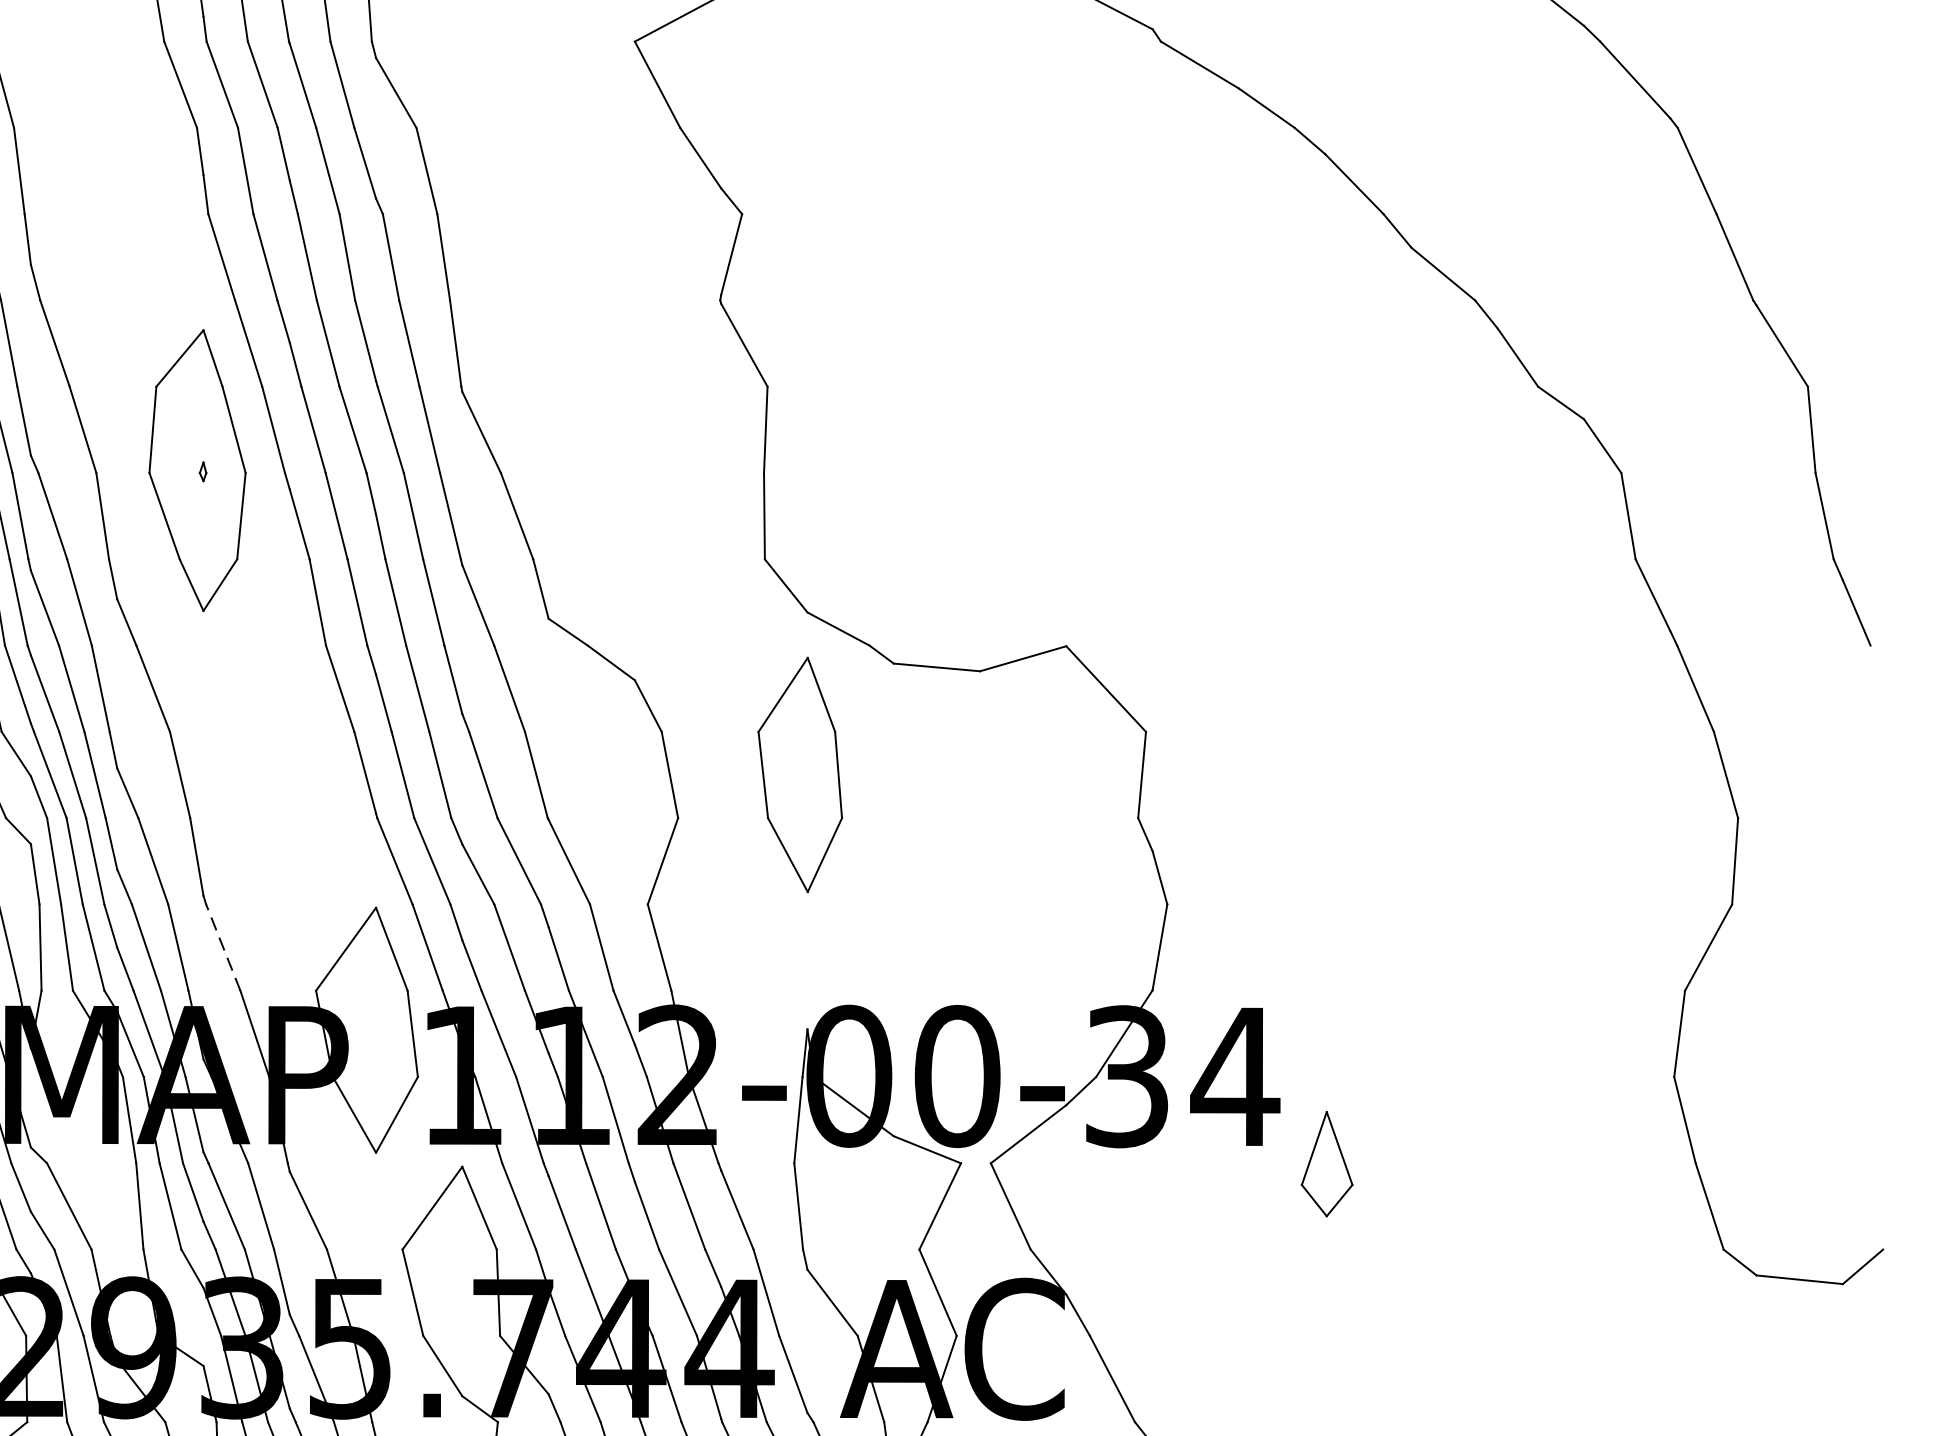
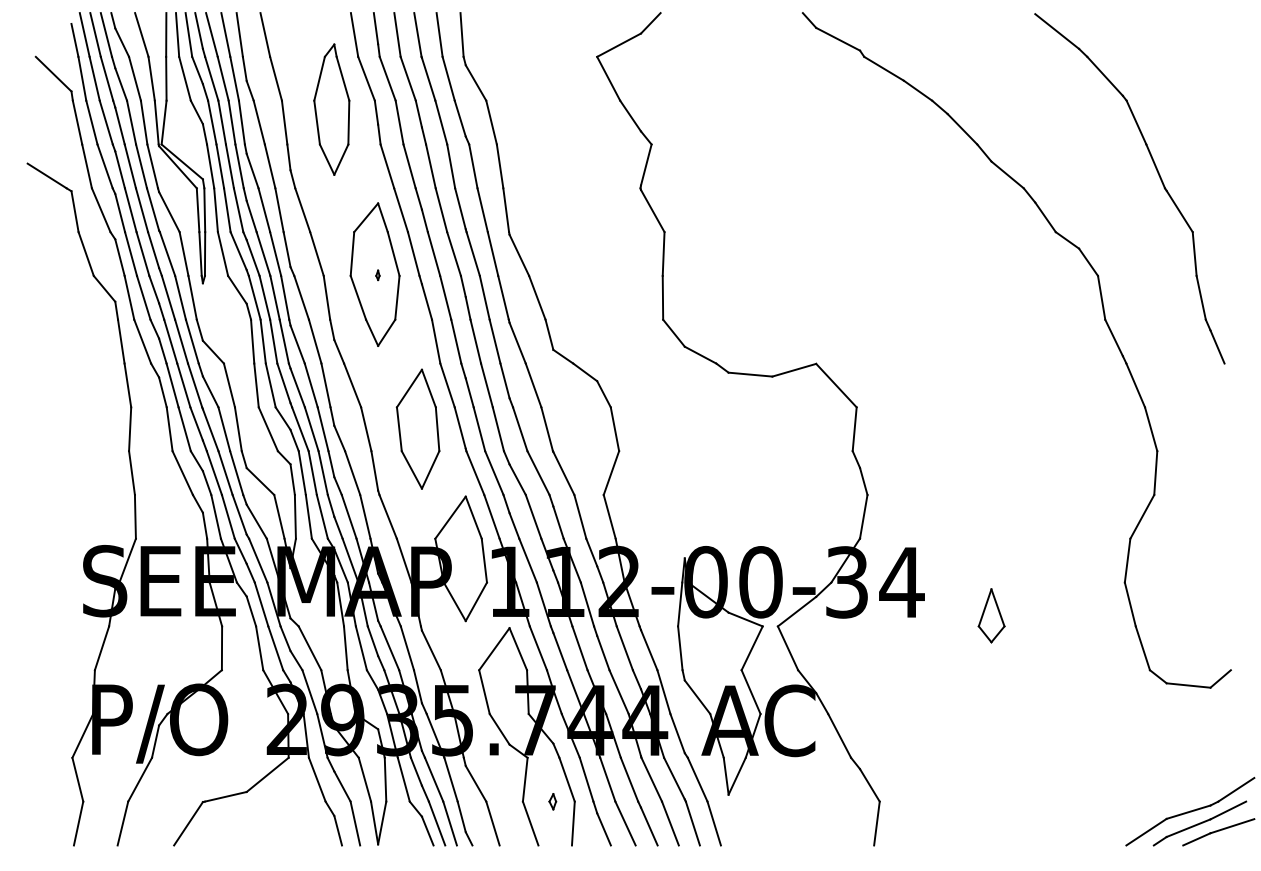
part: (111, 145) -> (331, 109), added
part: (799, 773) -> (417, 428), moved
line: (223, 946) -> (388, 516), dashed -> solid
part: (1326, 1163) -> (991, 615), moved

